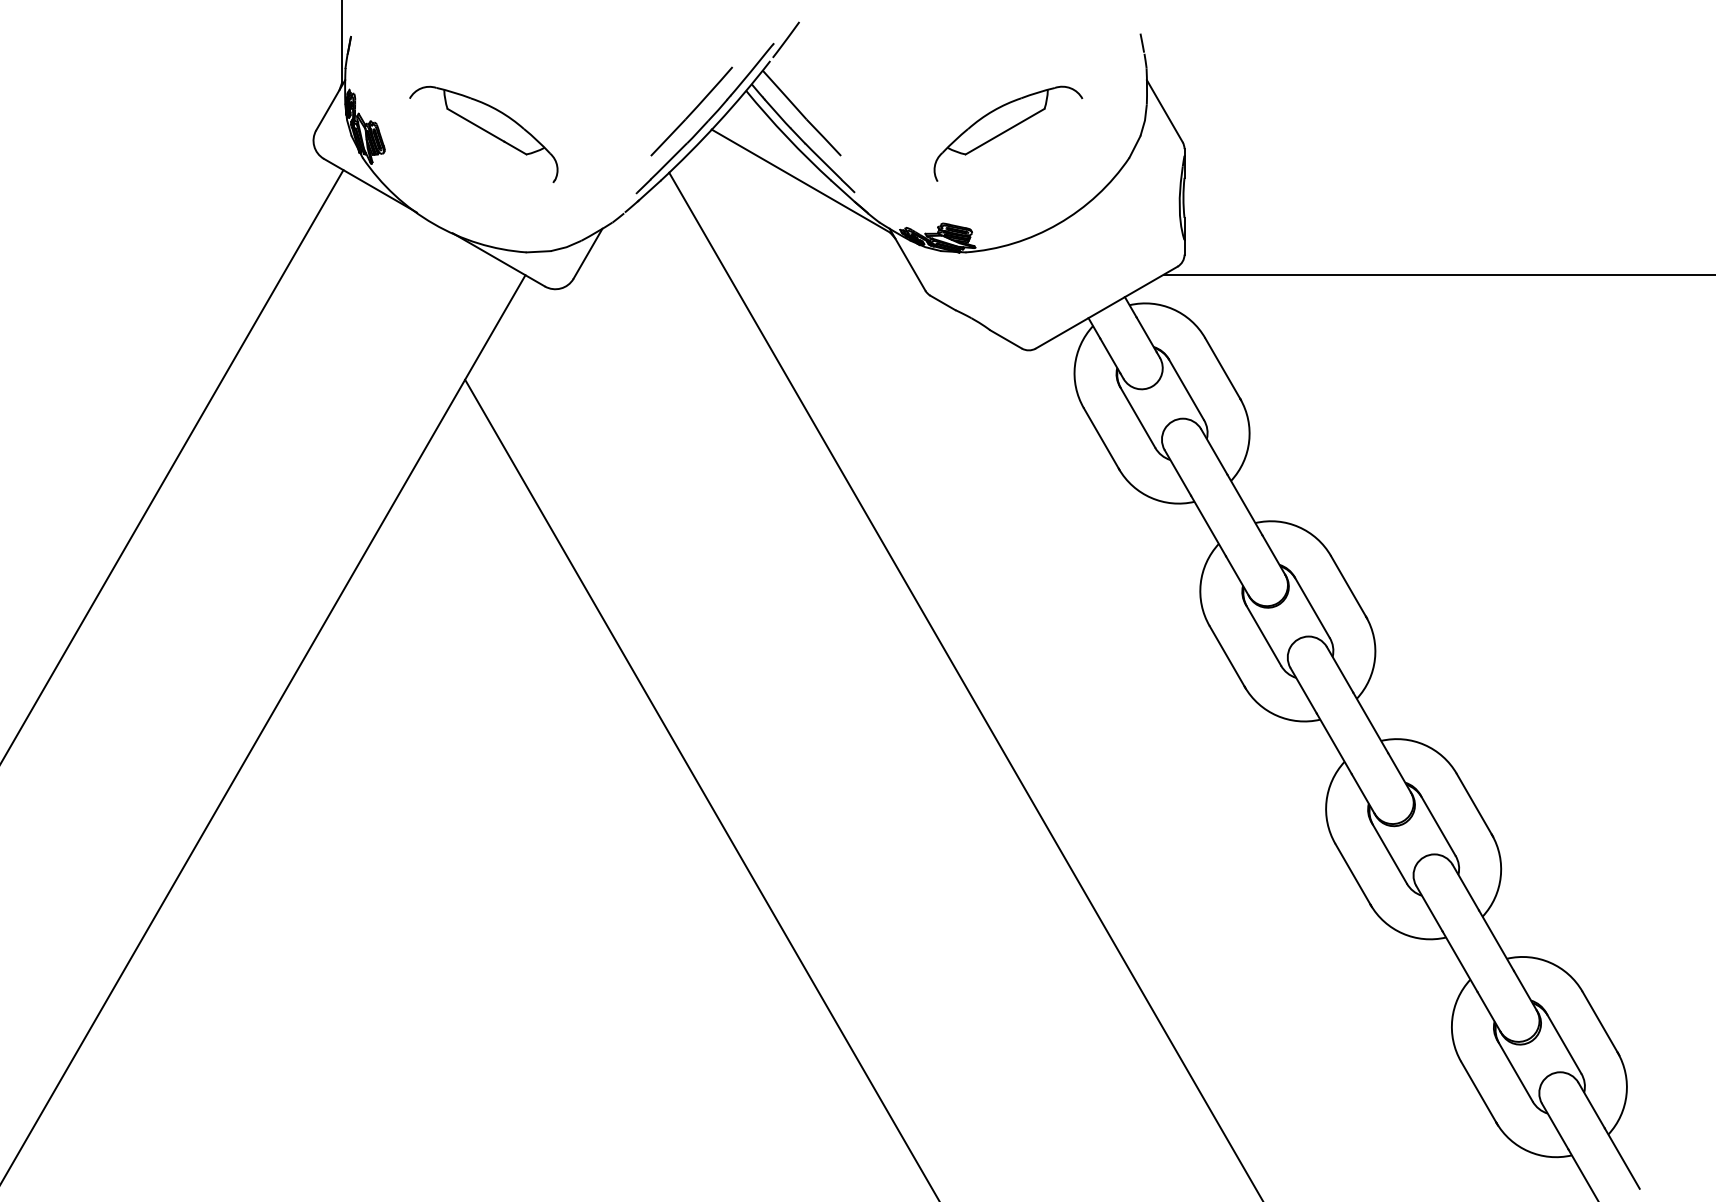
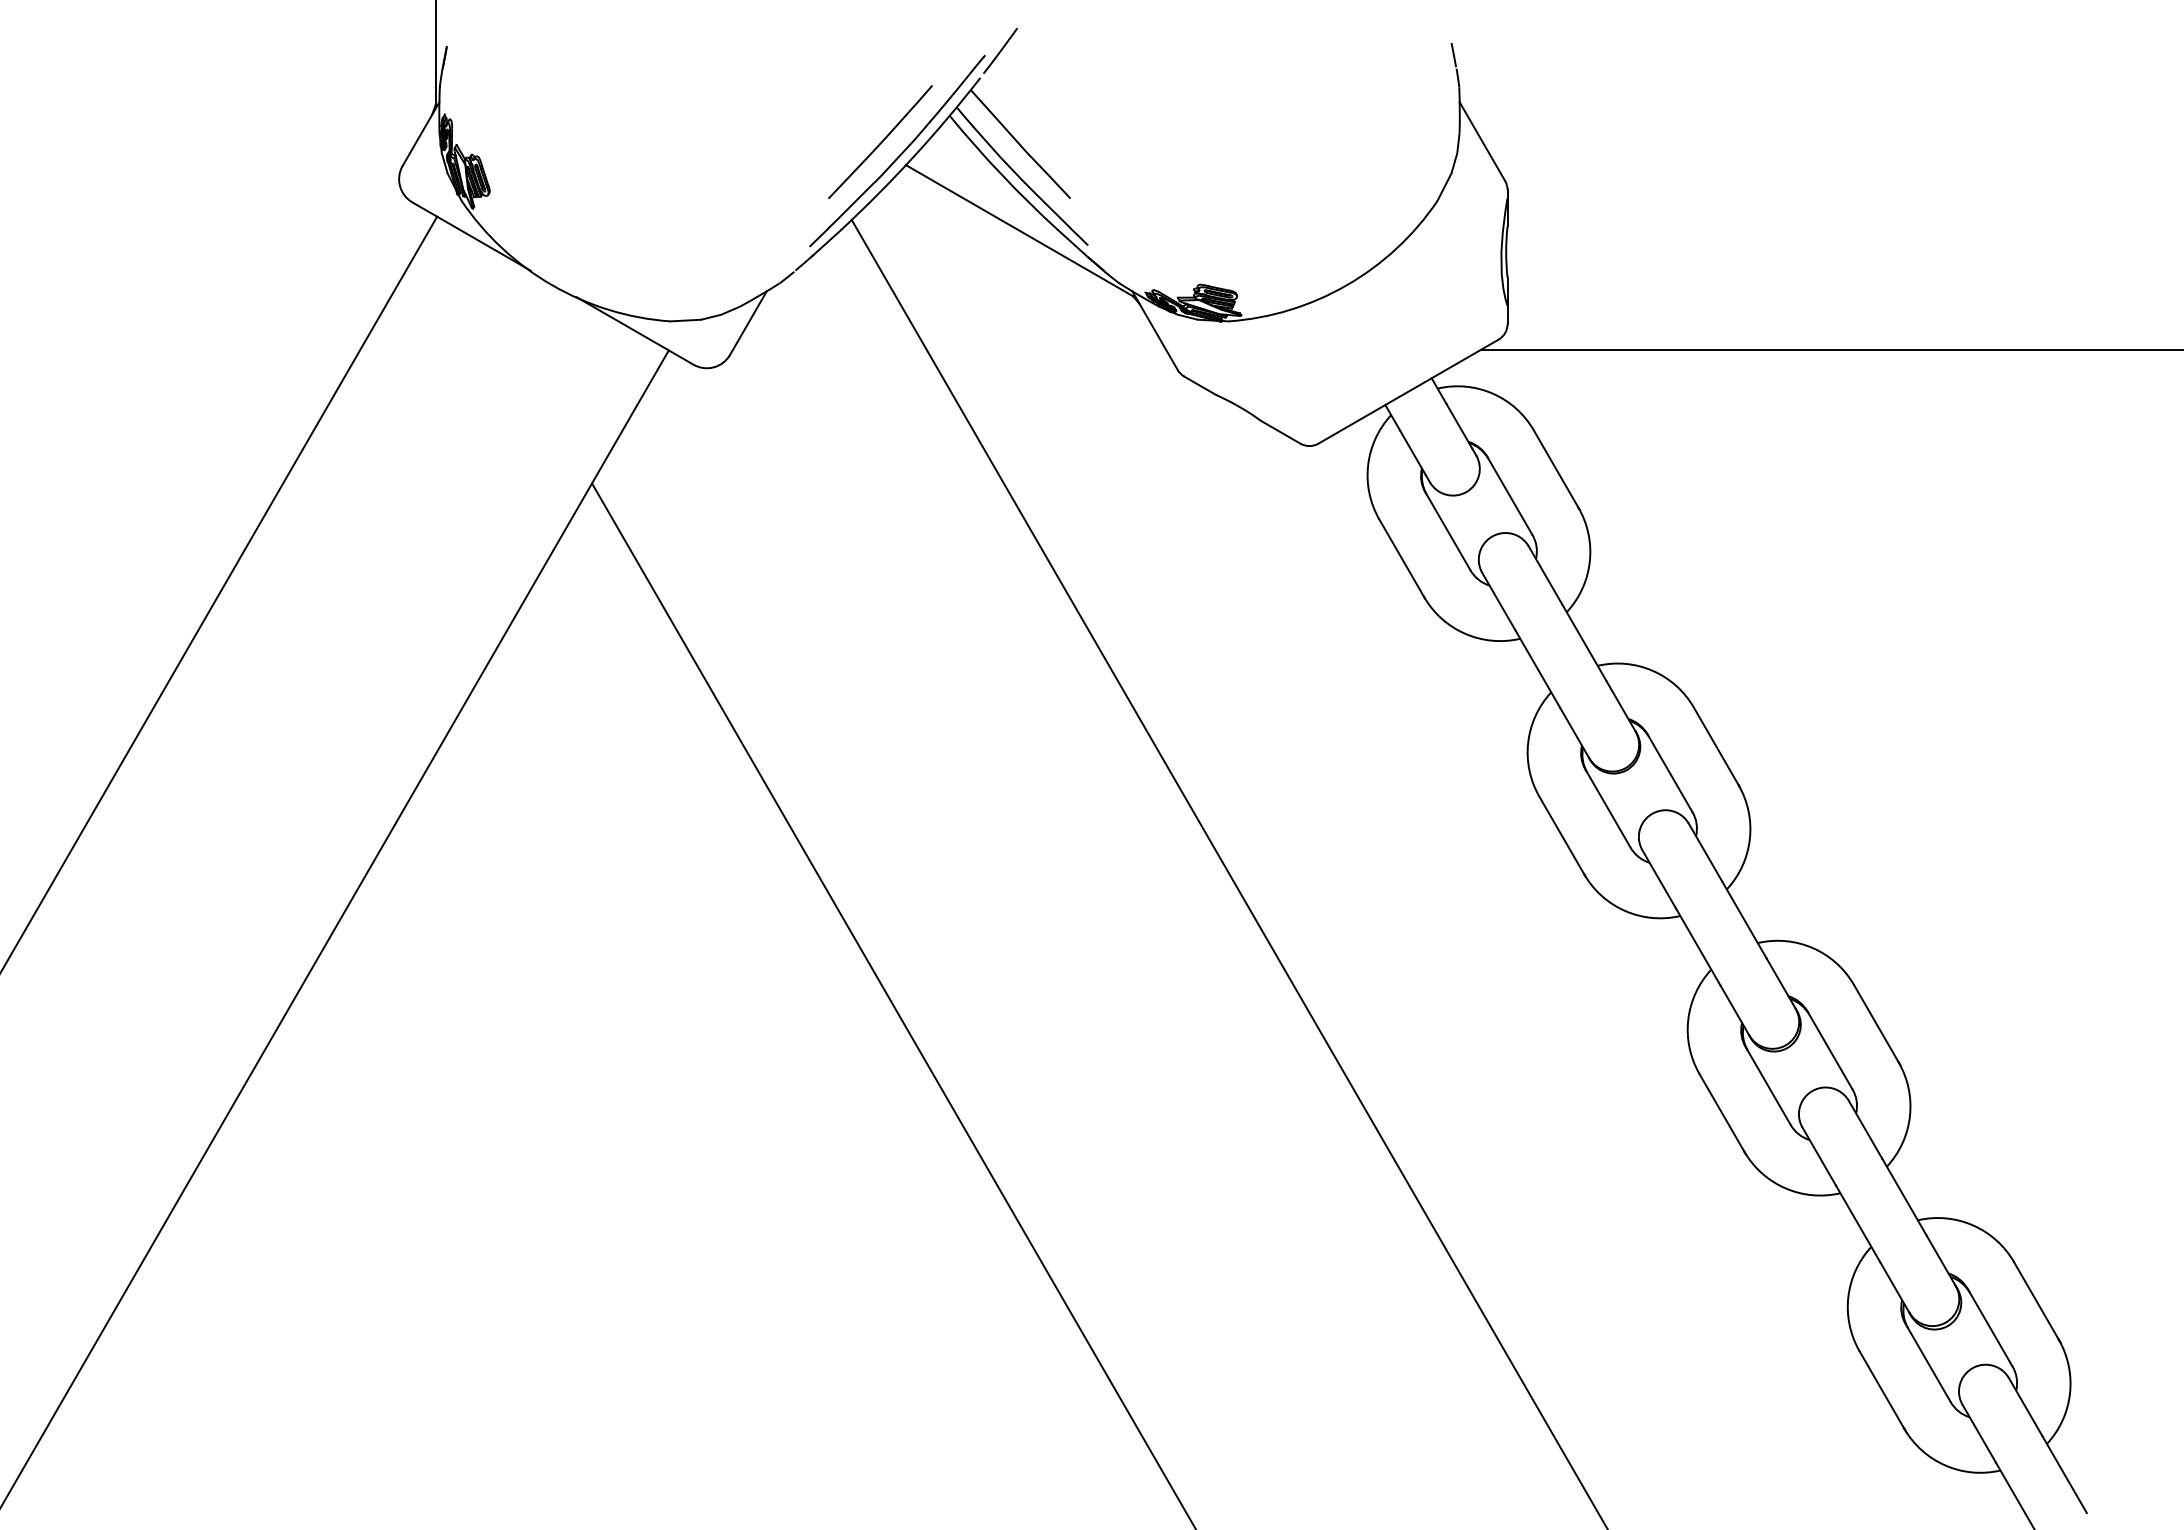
part: (483, 133) -> (615, 170), removed
part: (1008, 133) -> (1283, 170), removed

